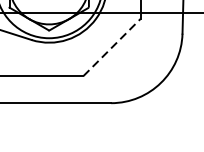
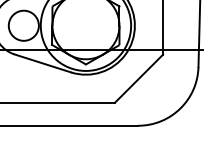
line: (112, 47) -> (139, 78), dashed -> solid

